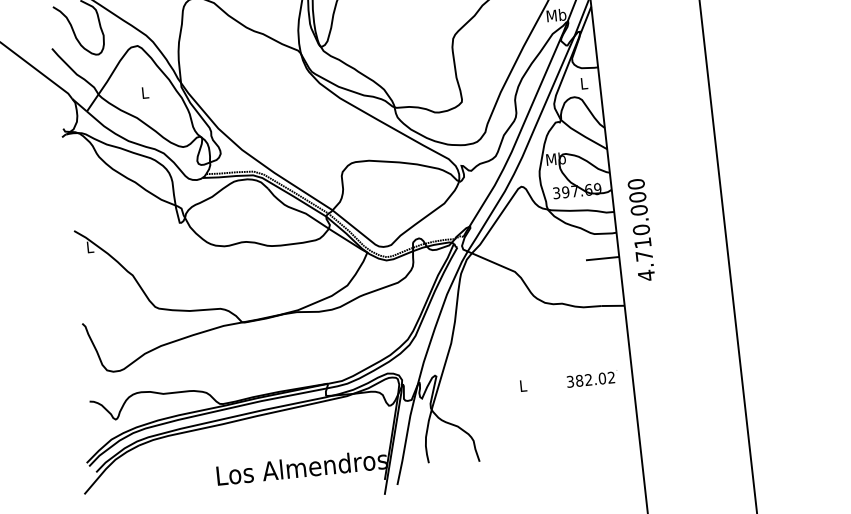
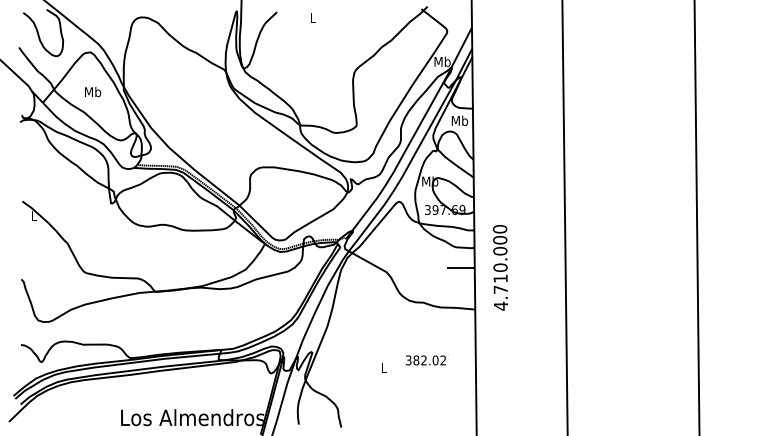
text: (583, 83) -> (459, 120), L -> Mb
text: (145, 92) -> (93, 91), L -> Mb
text: (641, 229) -> (500, 267), moved
text: (591, 378) -> (426, 359), moved

